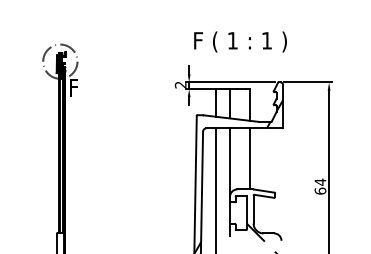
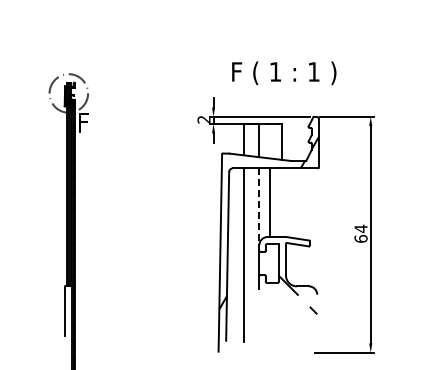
text: (240, 42) -> (284, 73), moved
line: (249, 158) -> (269, 202), moved
line: (230, 163) -> (259, 207), solid -> dashed

